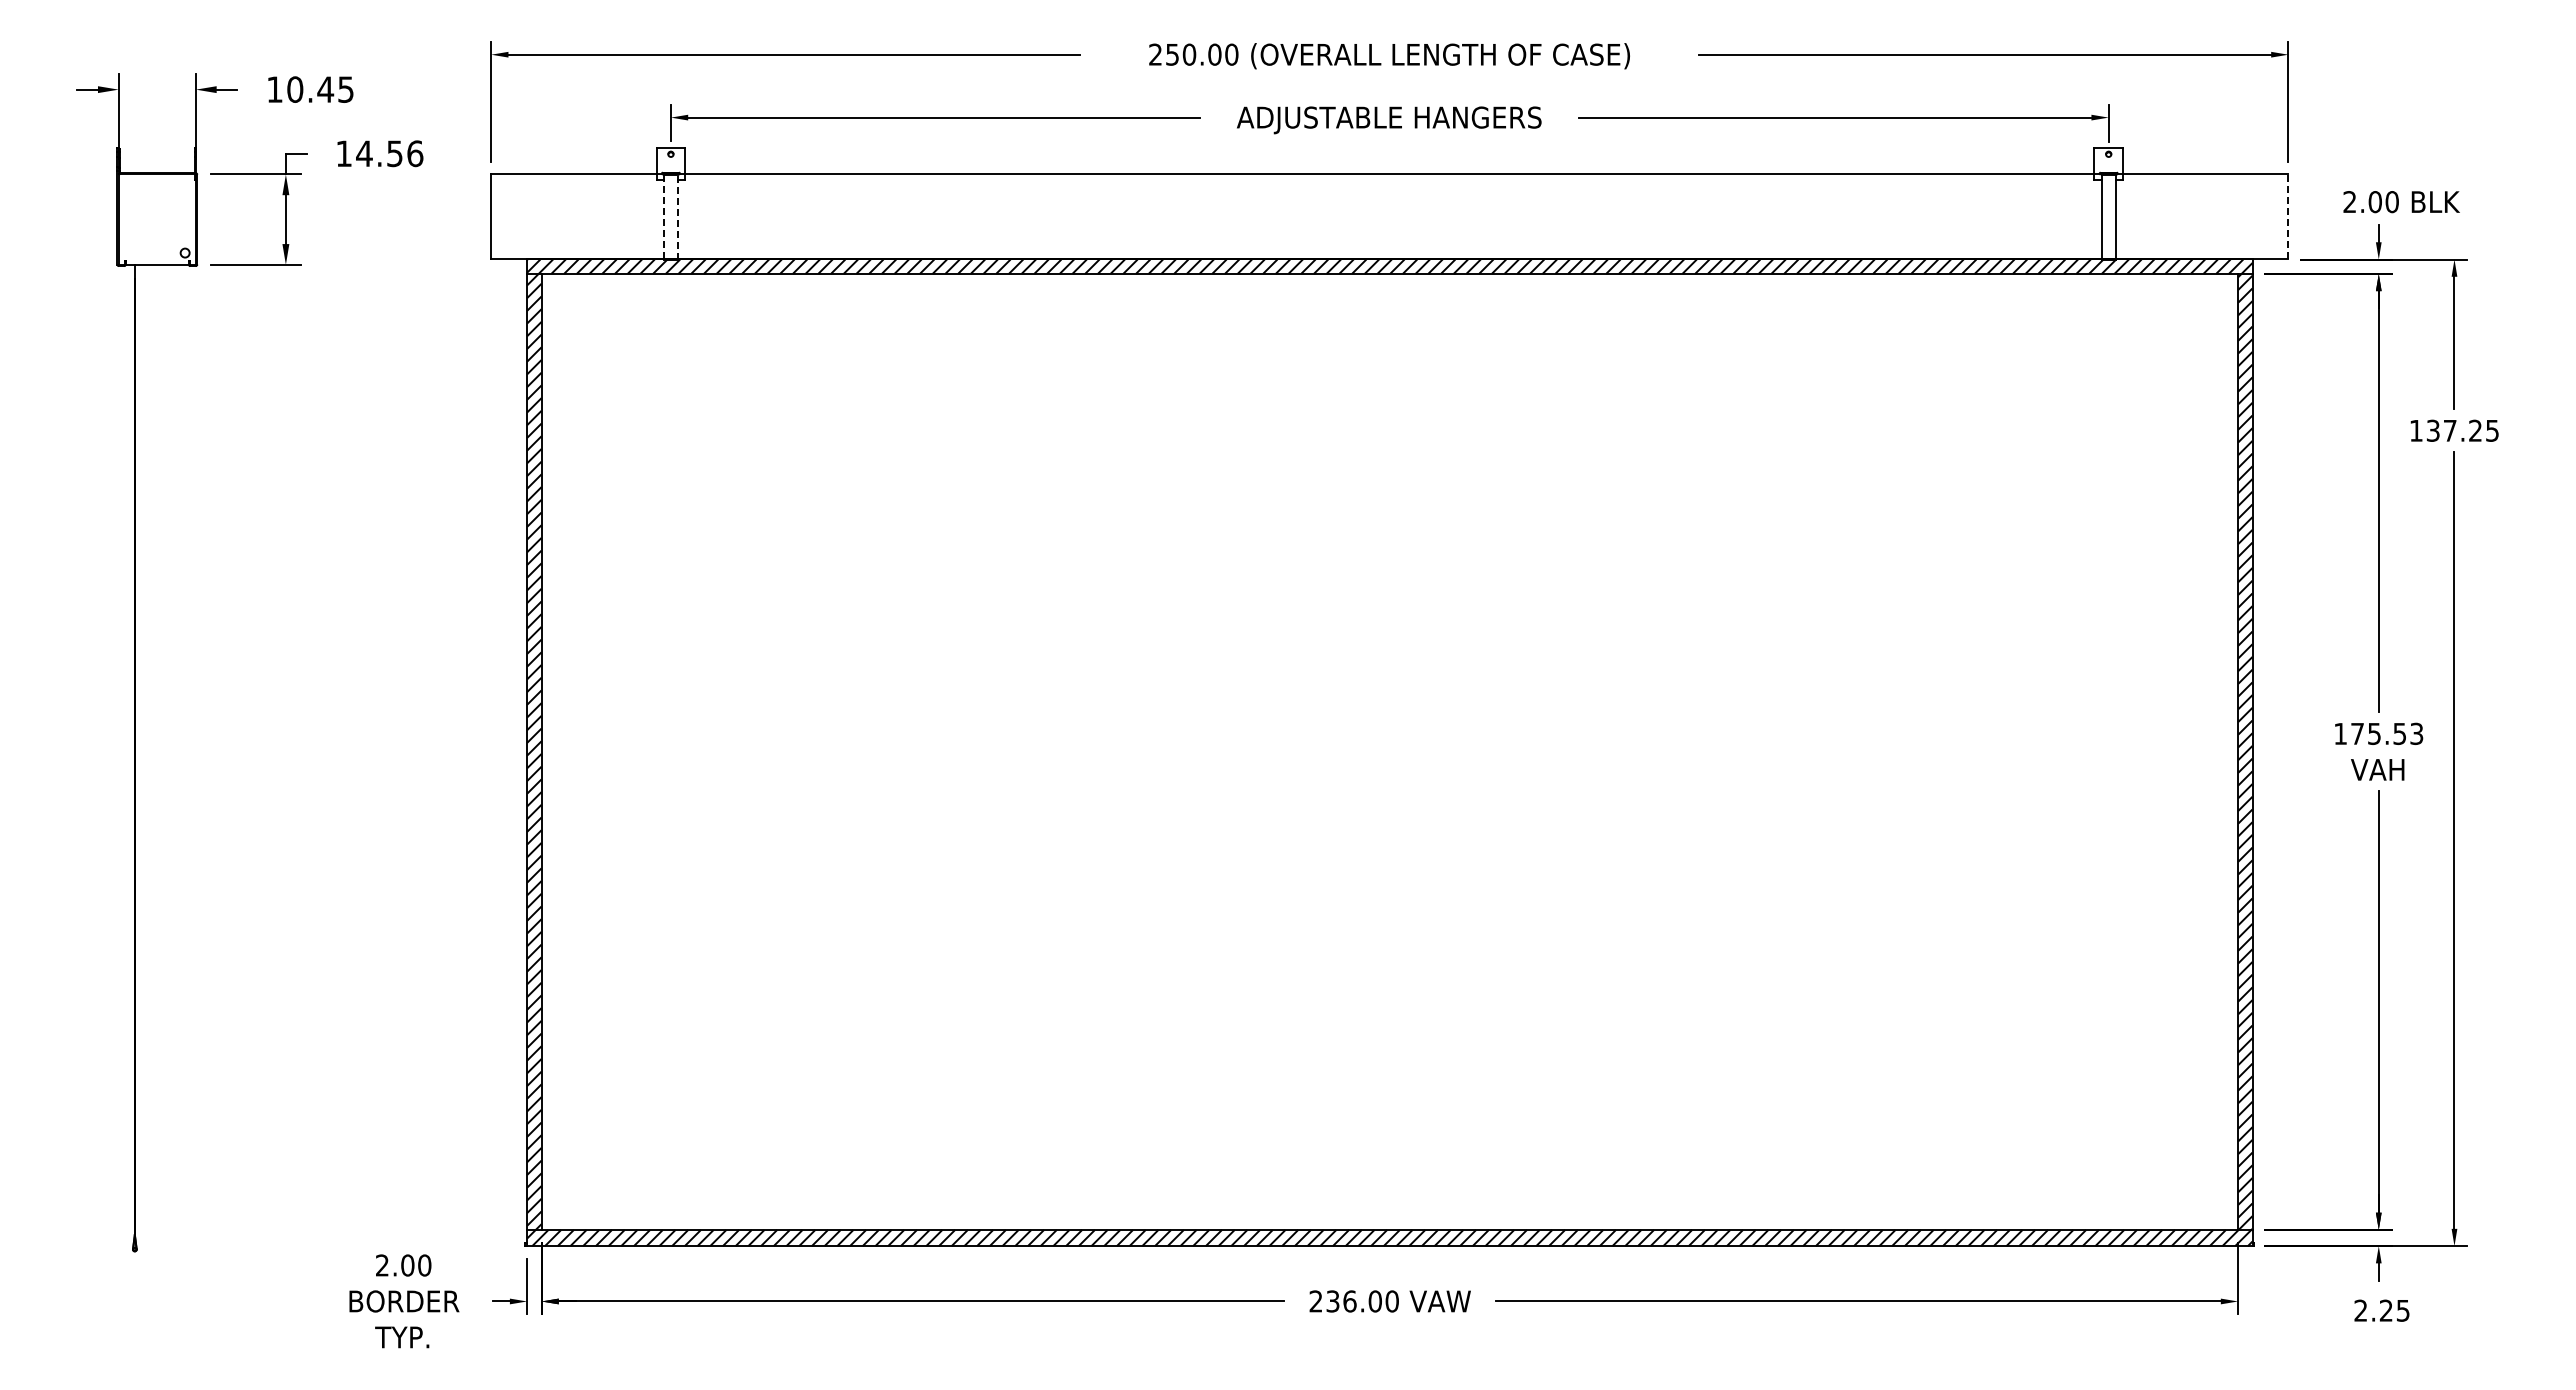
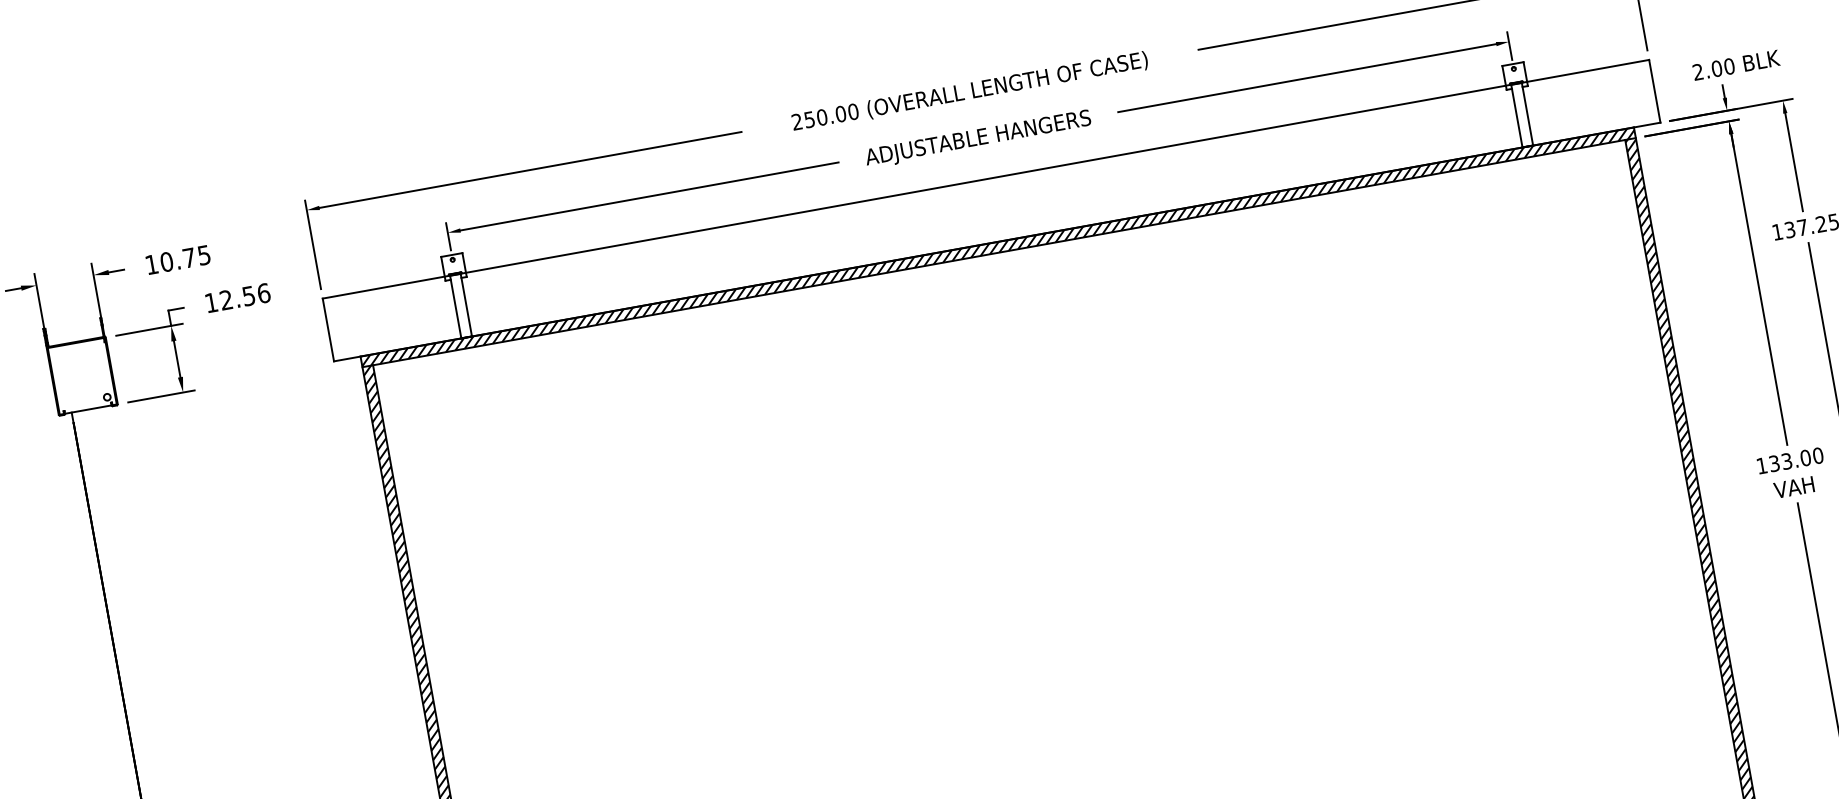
text: (325, 89) -> (189, 257), 10.45 -> 10.75
text: (364, 153) -> (226, 299), 14.56 -> 12.56
line: (678, 215) -> (466, 304), dashed -> solid
line: (663, 216) -> (455, 306), dashed -> solid
line: (2288, 216) -> (1654, 90), dashed -> solid
text: (2387, 733) -> (1796, 459), 175.53 -> 133.00

